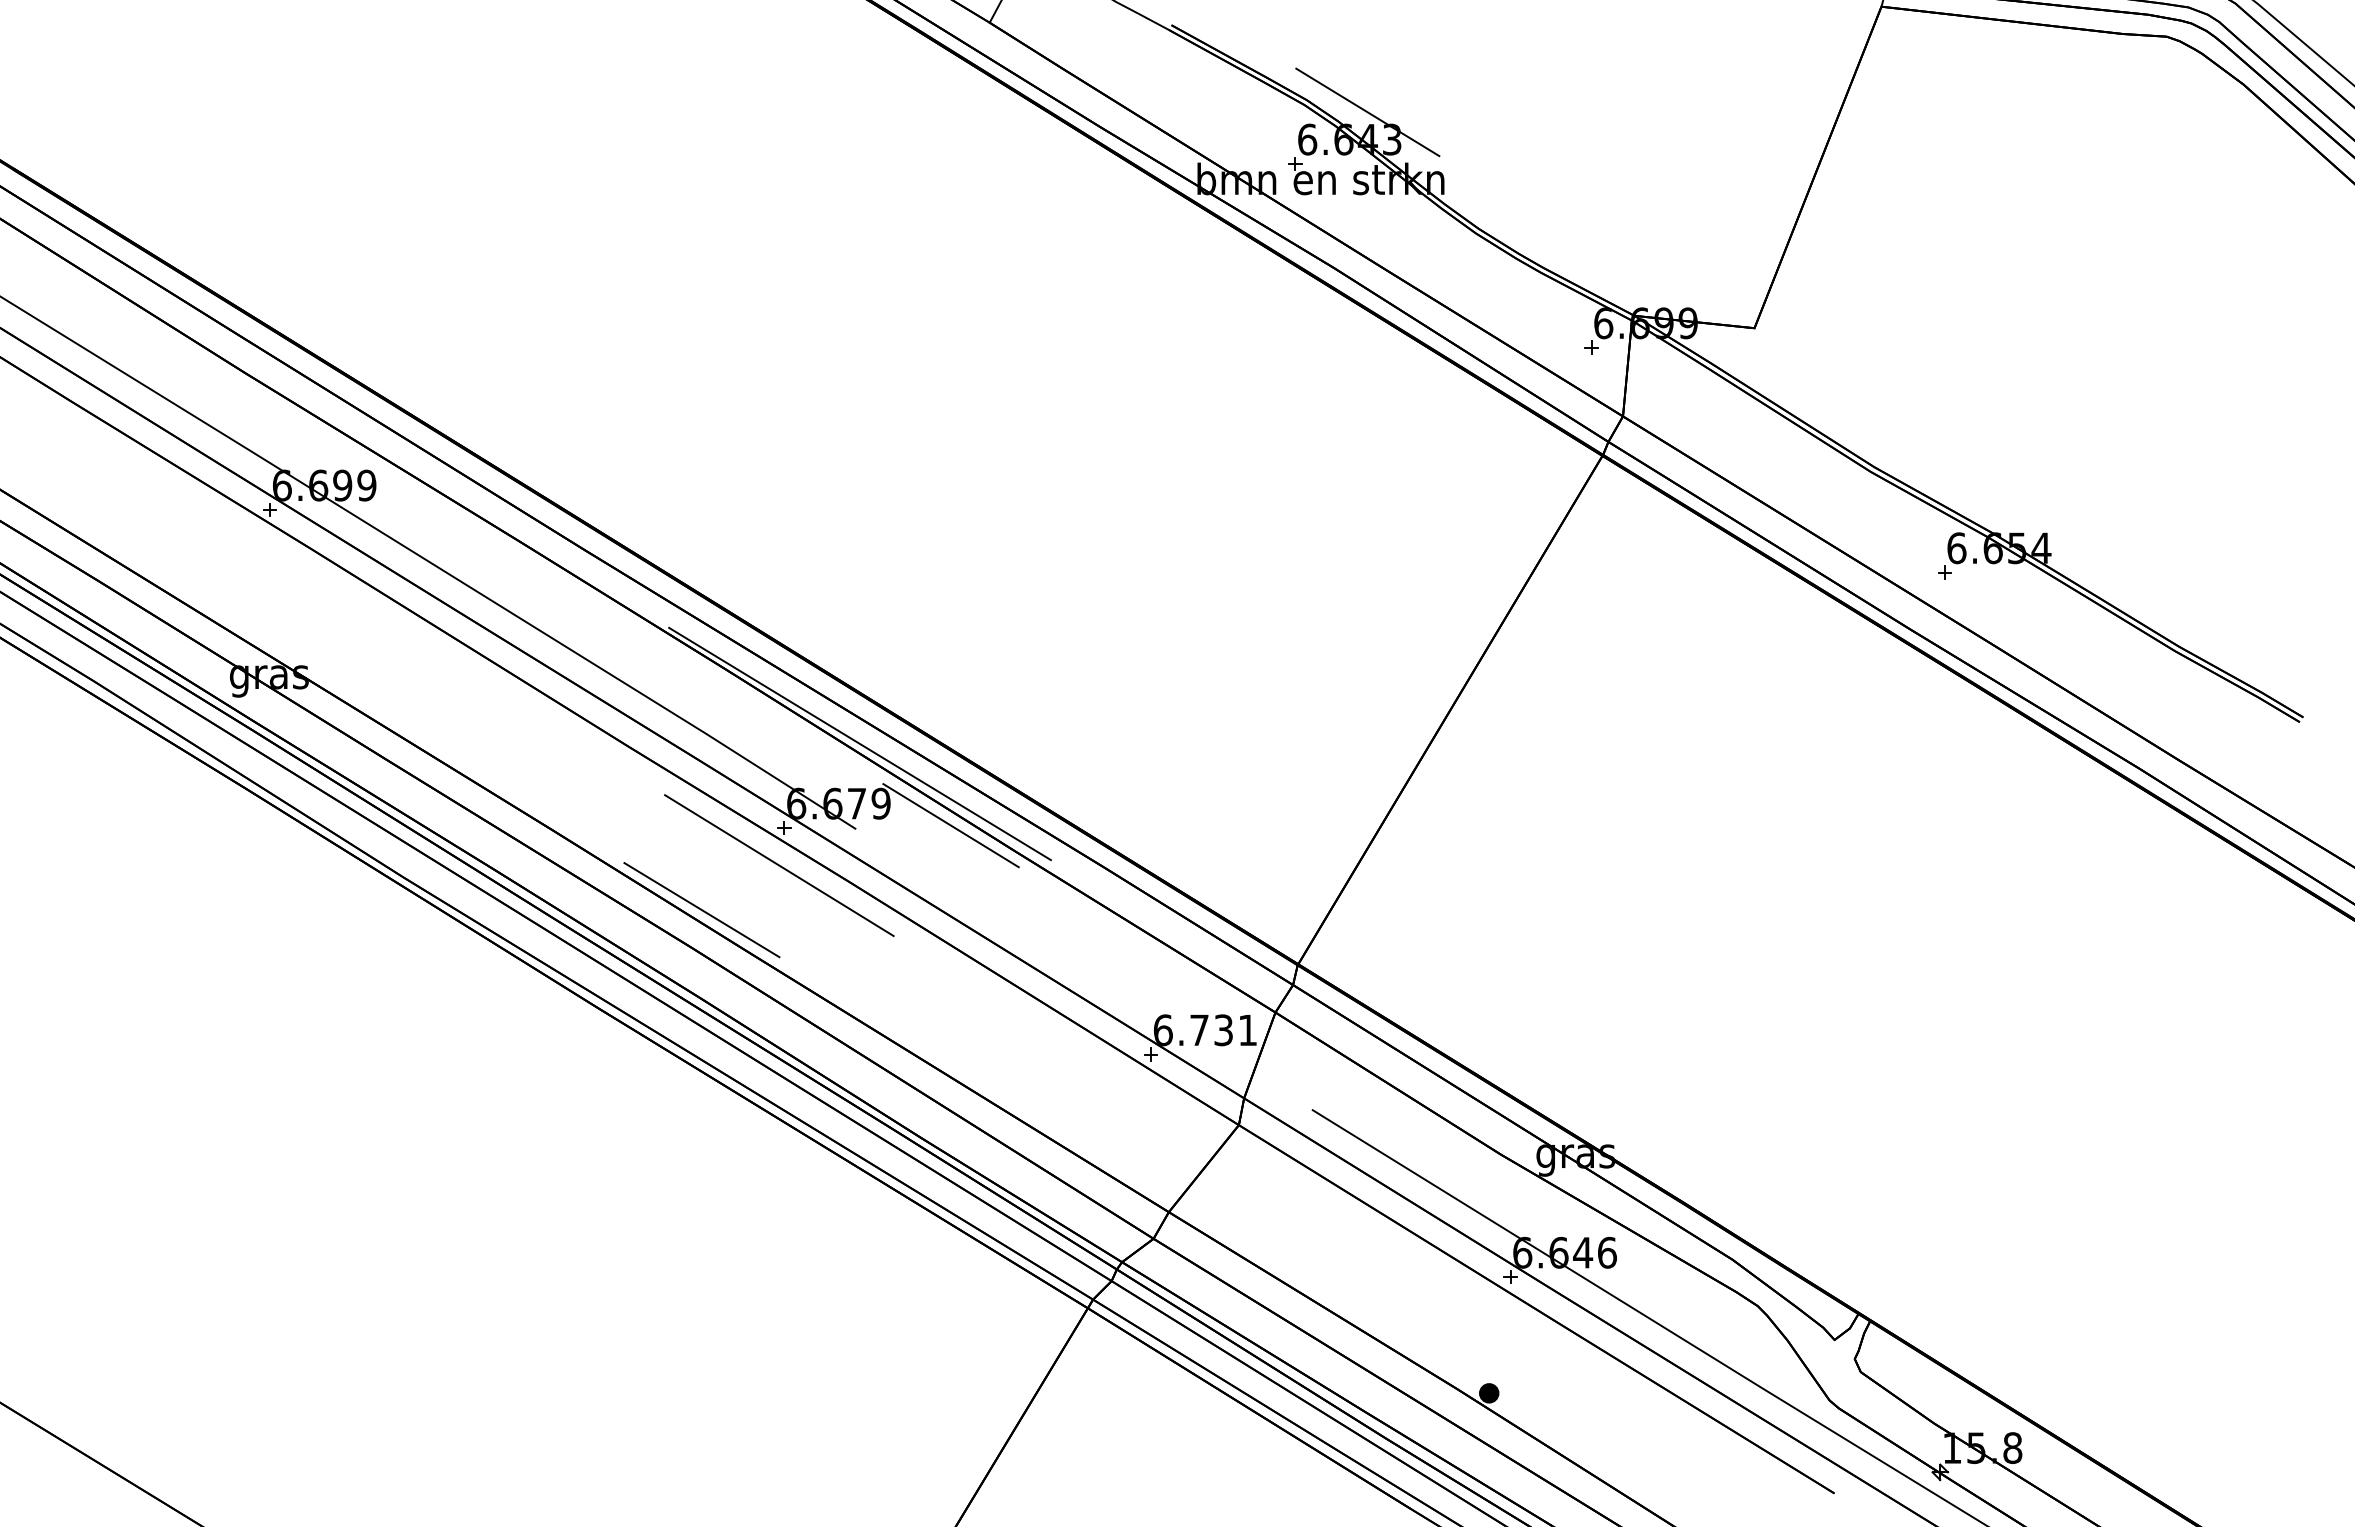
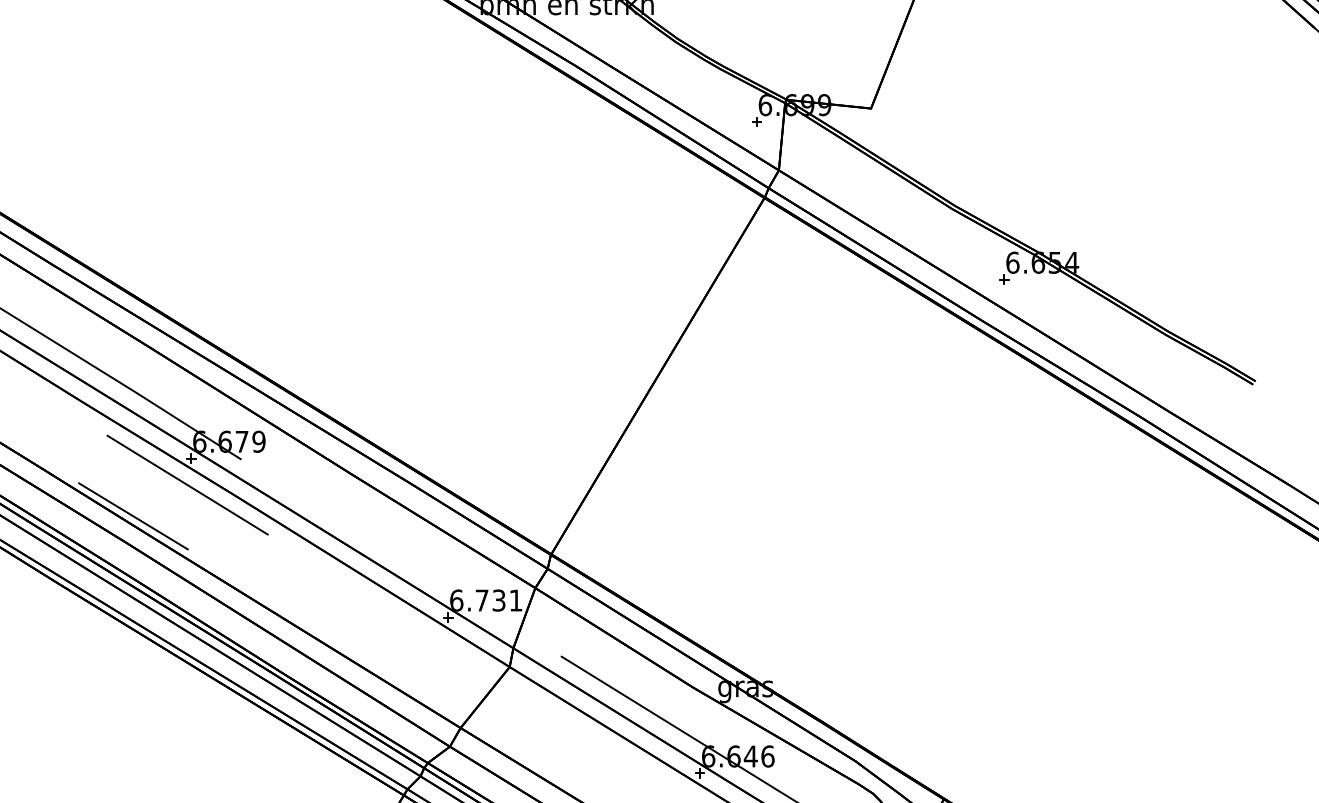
line: (859, 743) -> (243, 399), removed
line: (950, 825) -> (307, 457), removed

